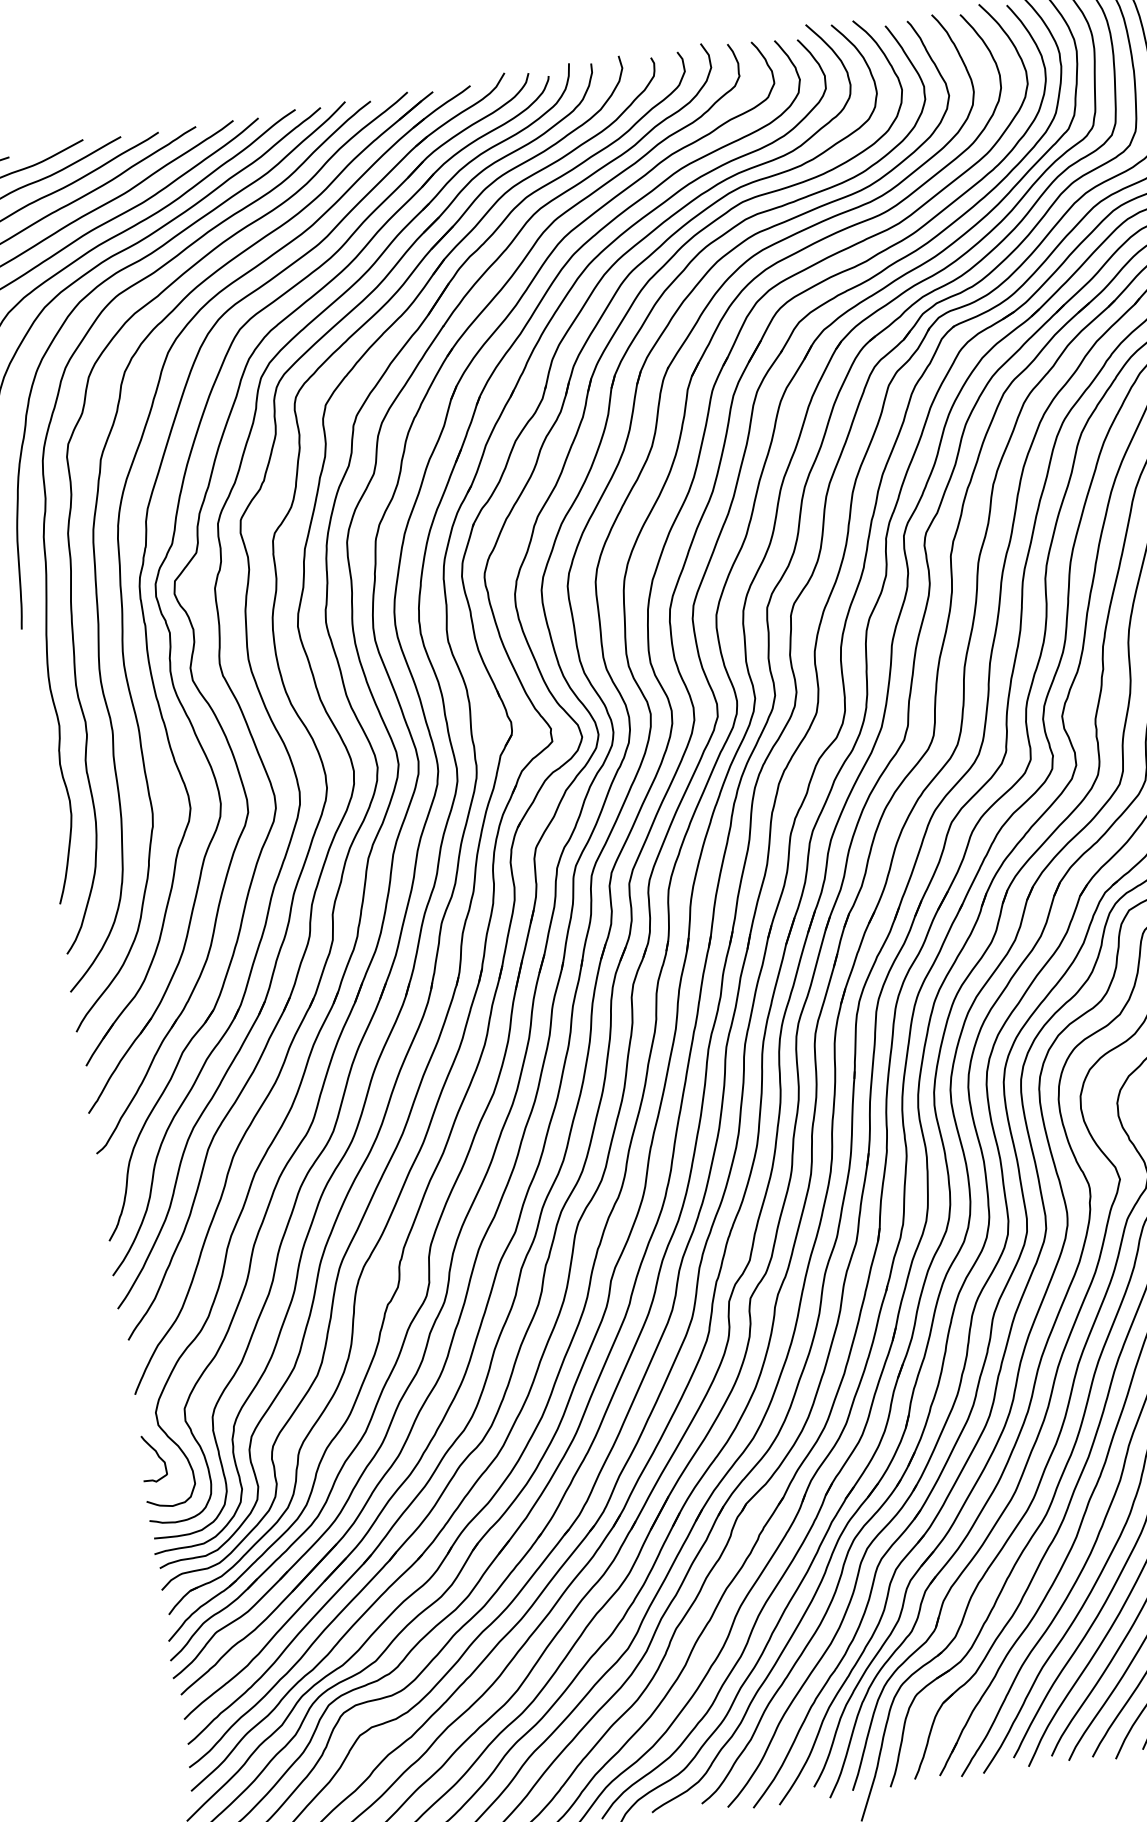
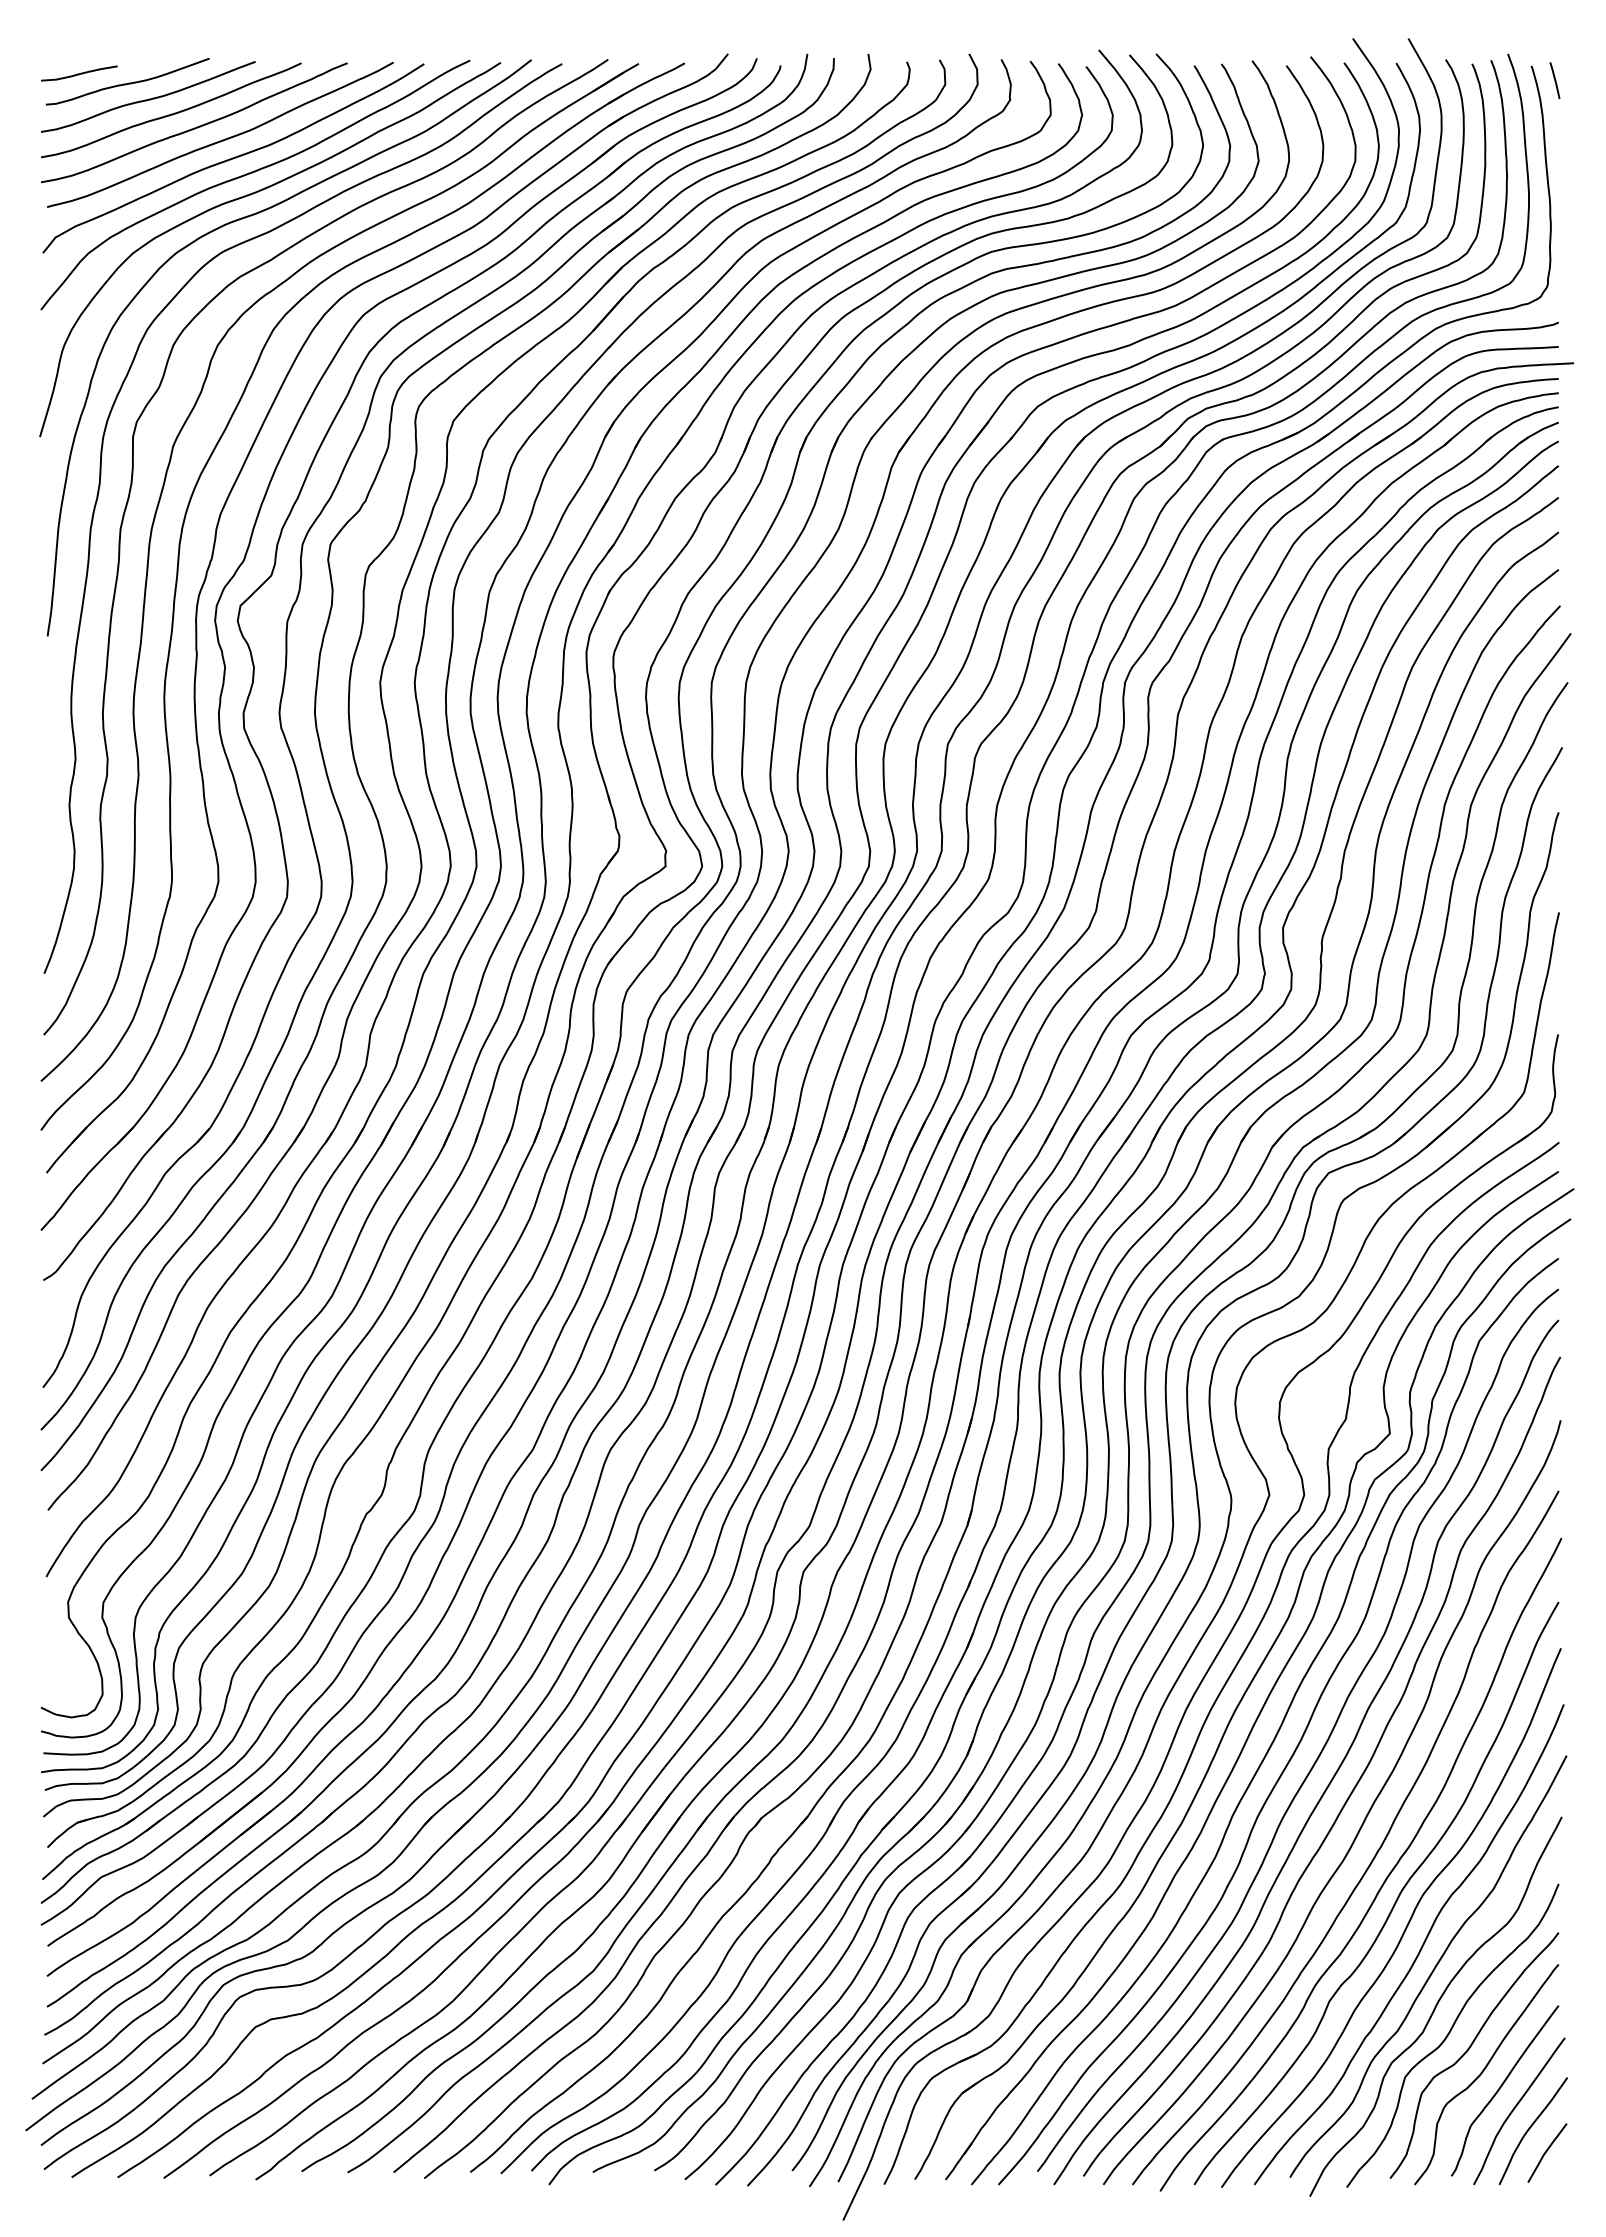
curve: (157, 1455) -> (62, 1654), removed

